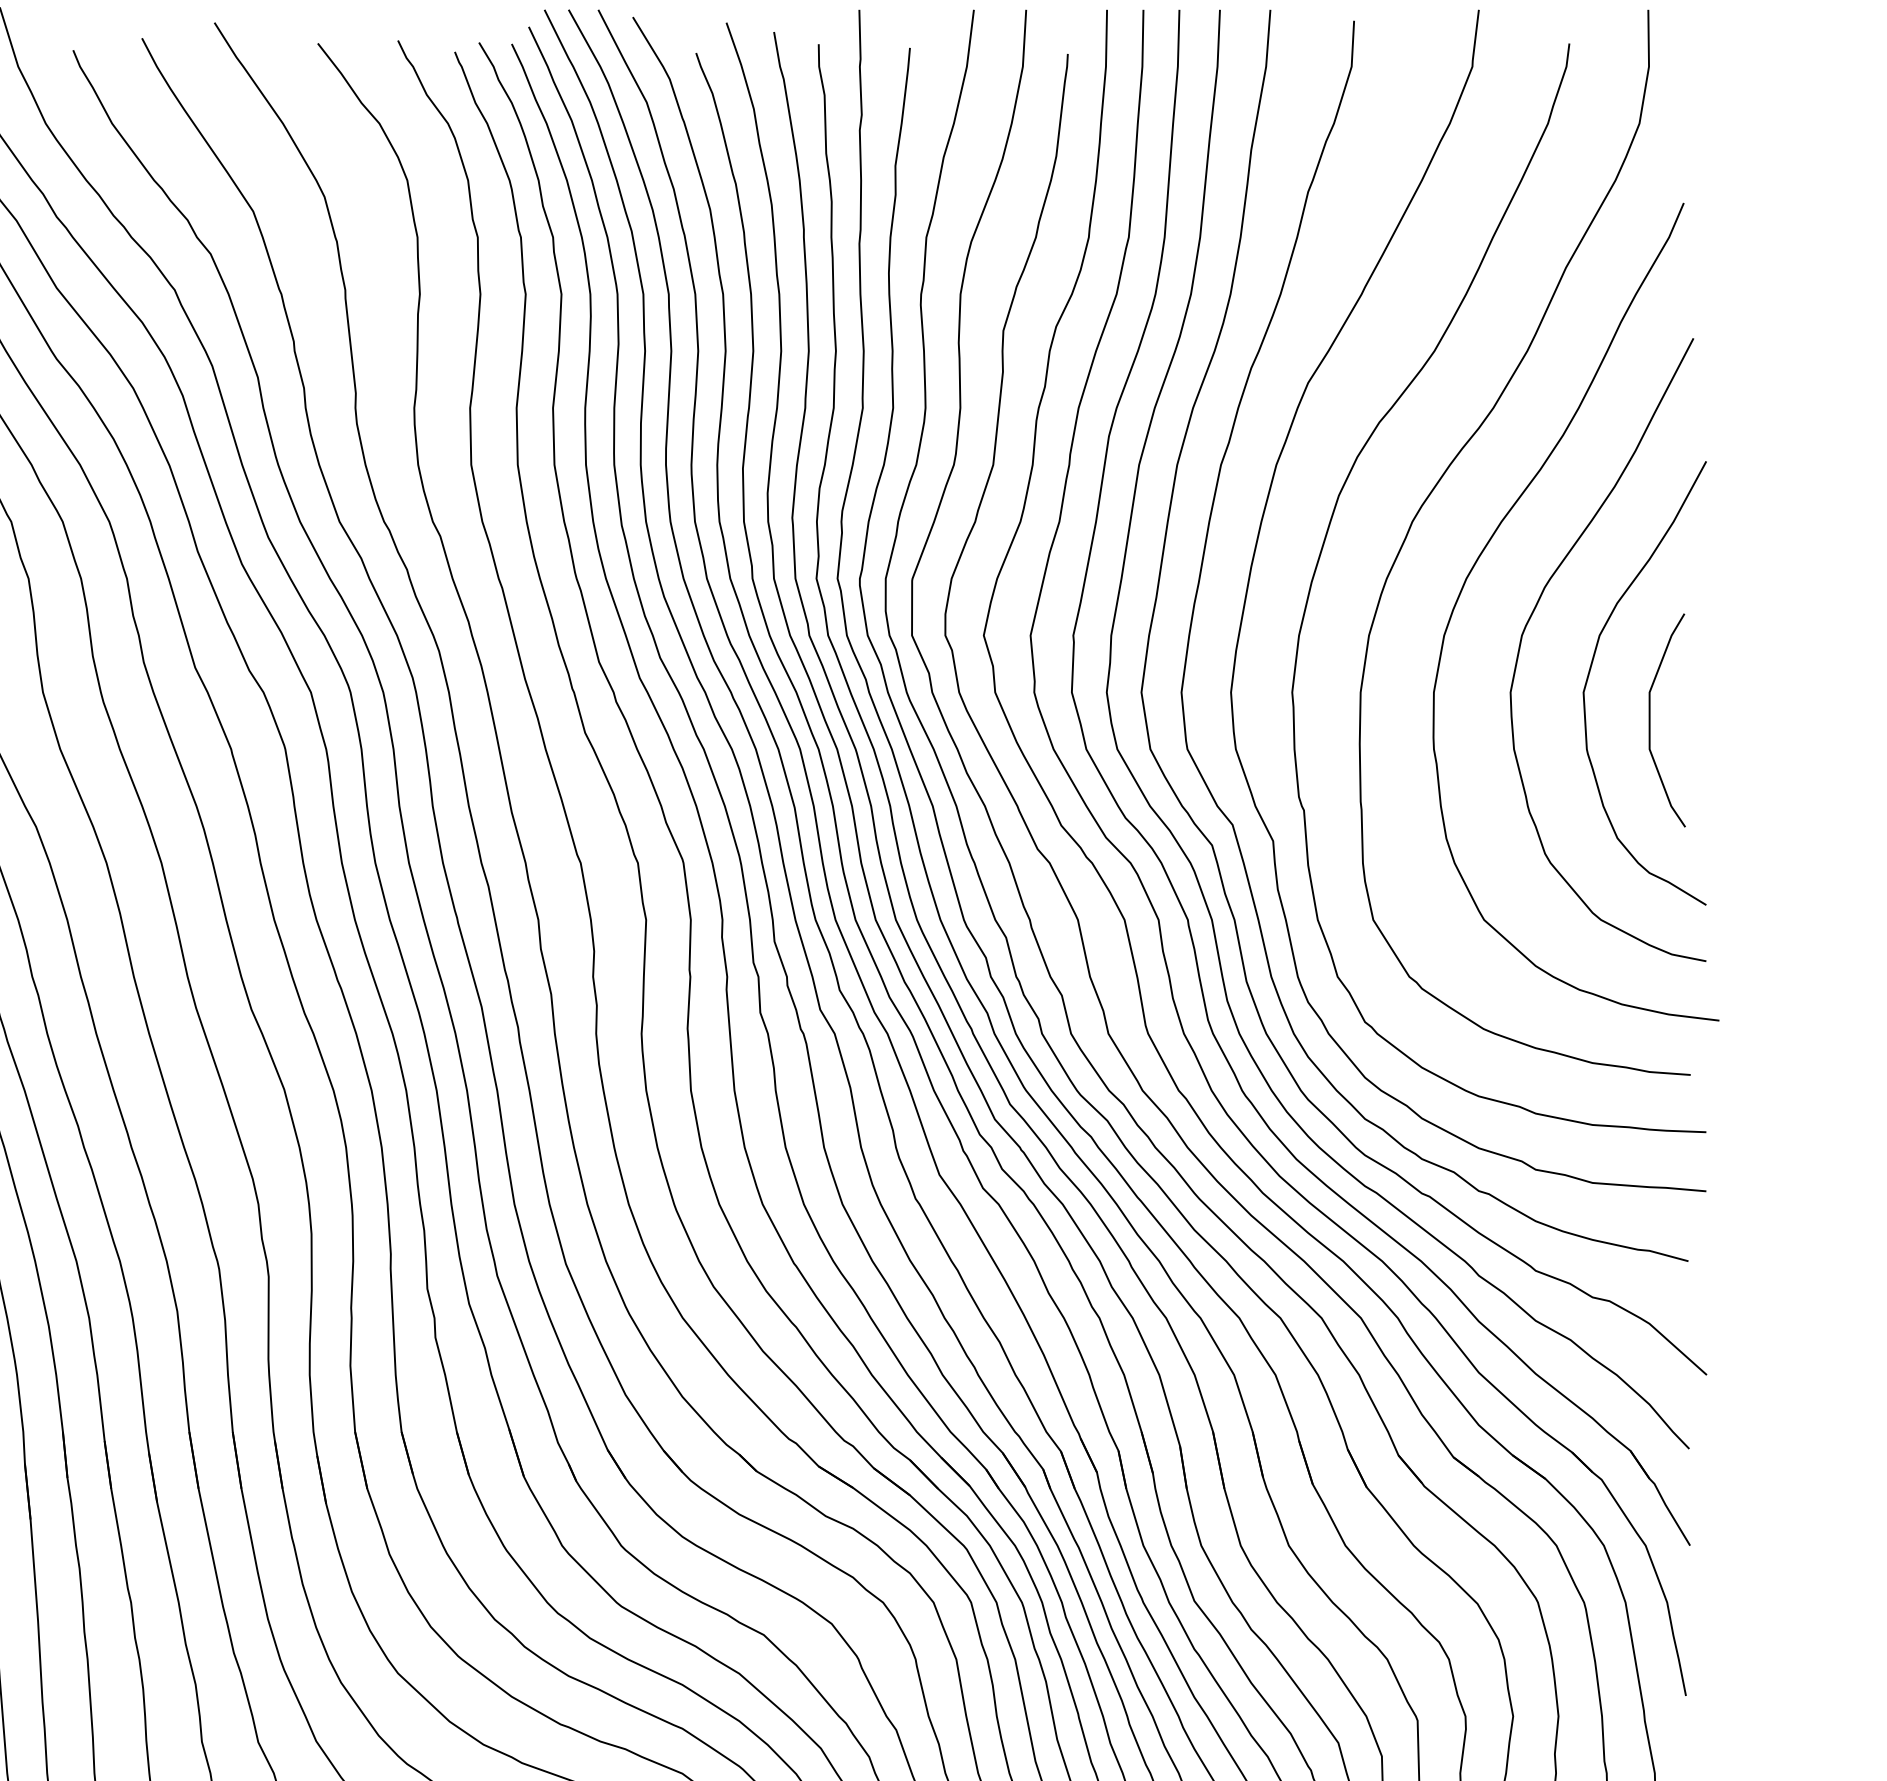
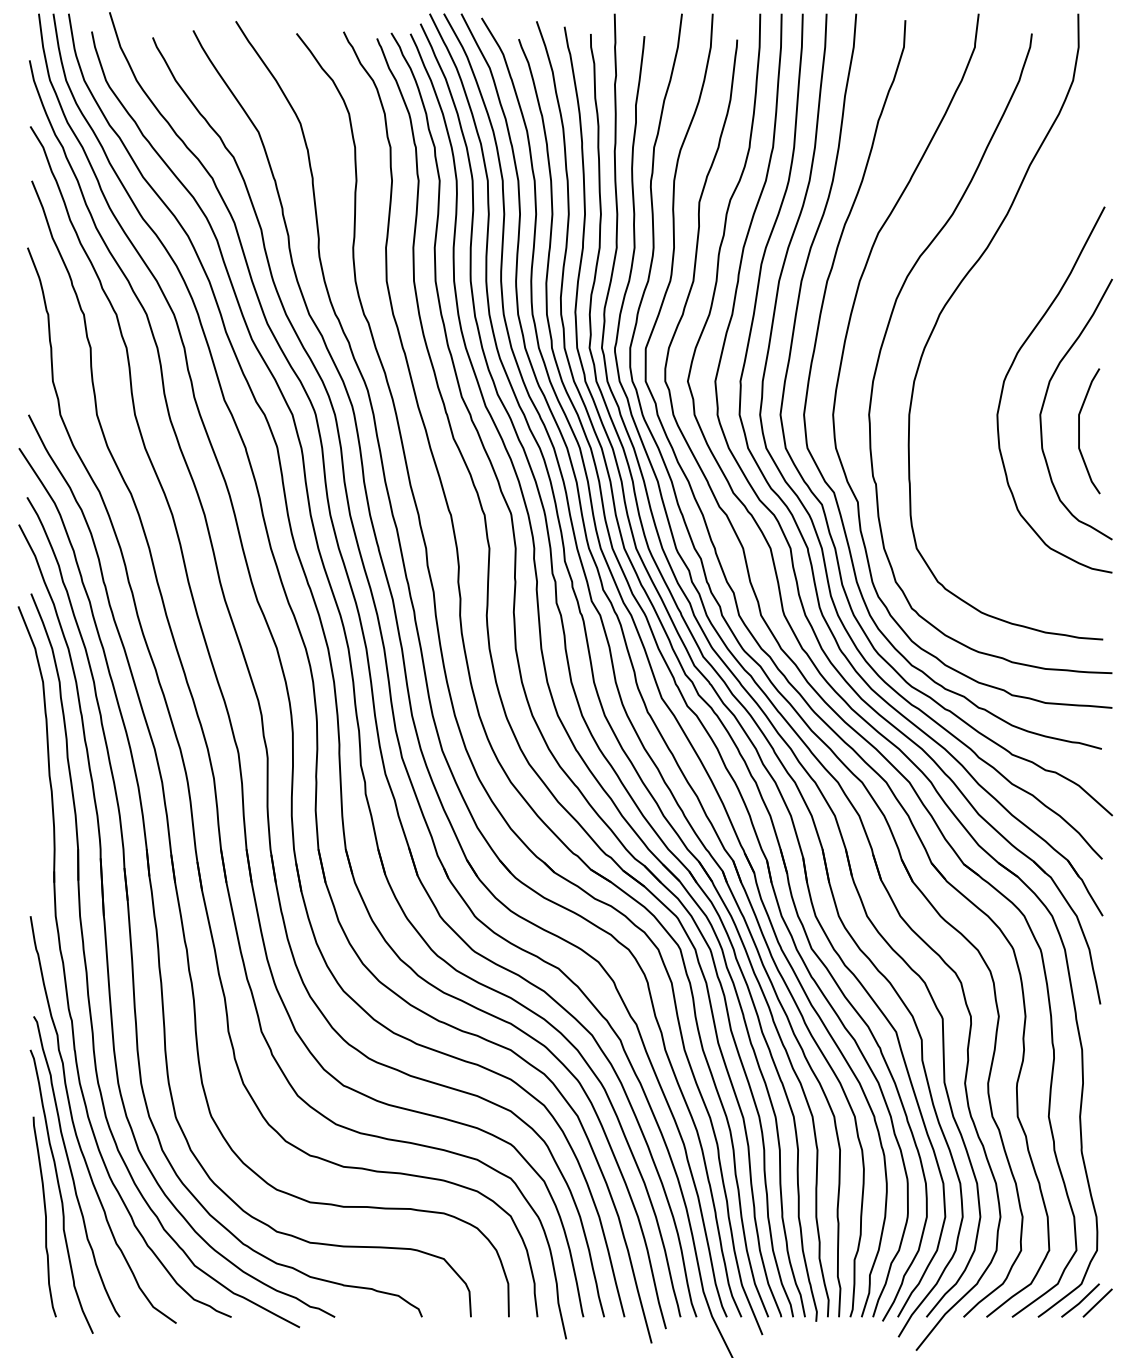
curve: (1480, 559) -> (979, 336), removed

